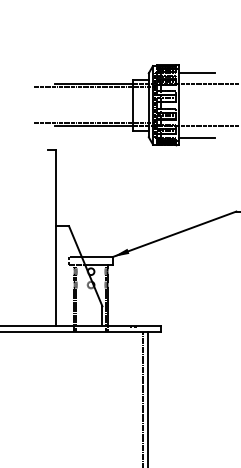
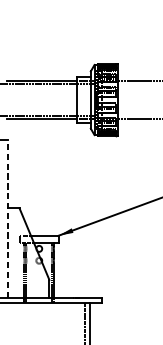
line: (197, 72) -> (134, 70), removed
line: (197, 137) -> (134, 128), removed
line: (55, 237) -> (7, 218), solid -> dashed

